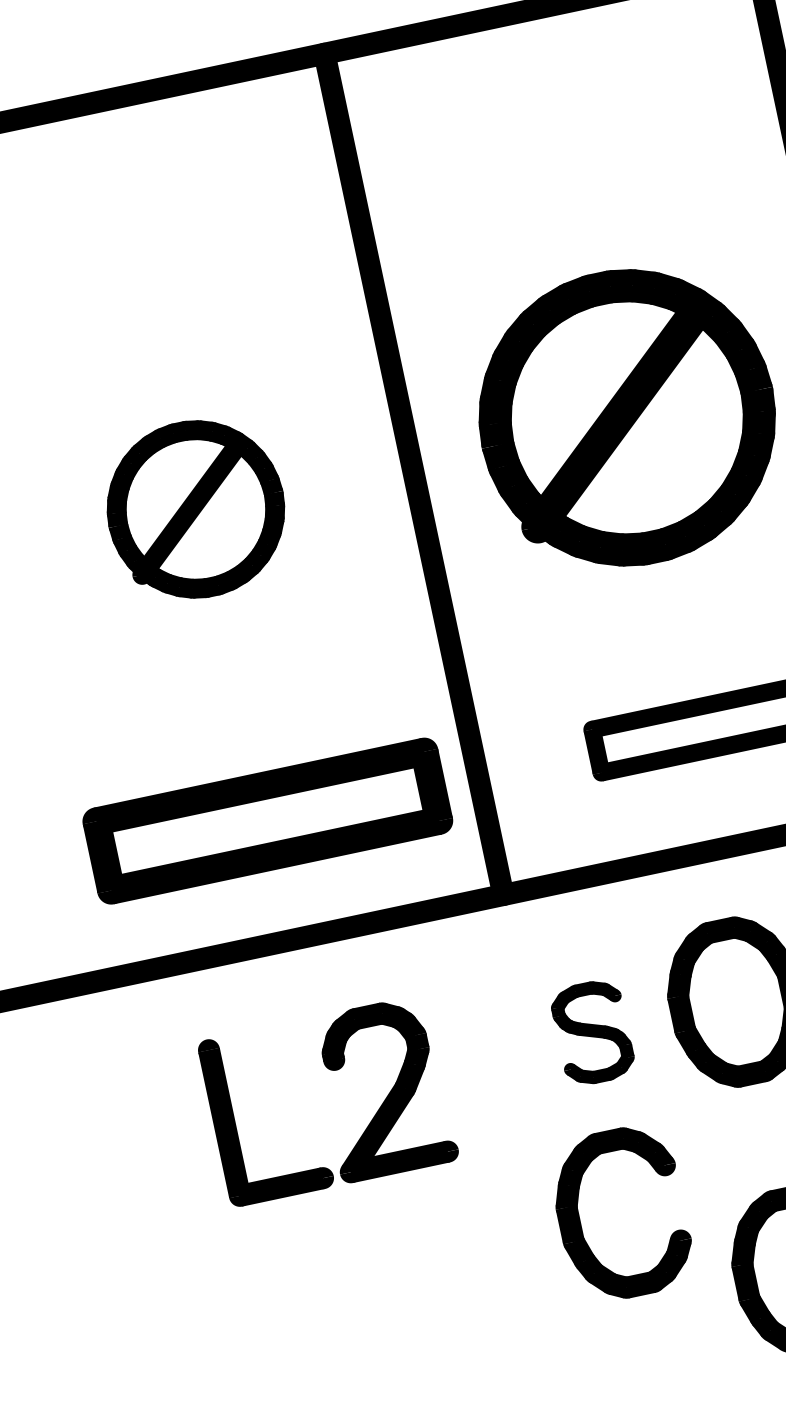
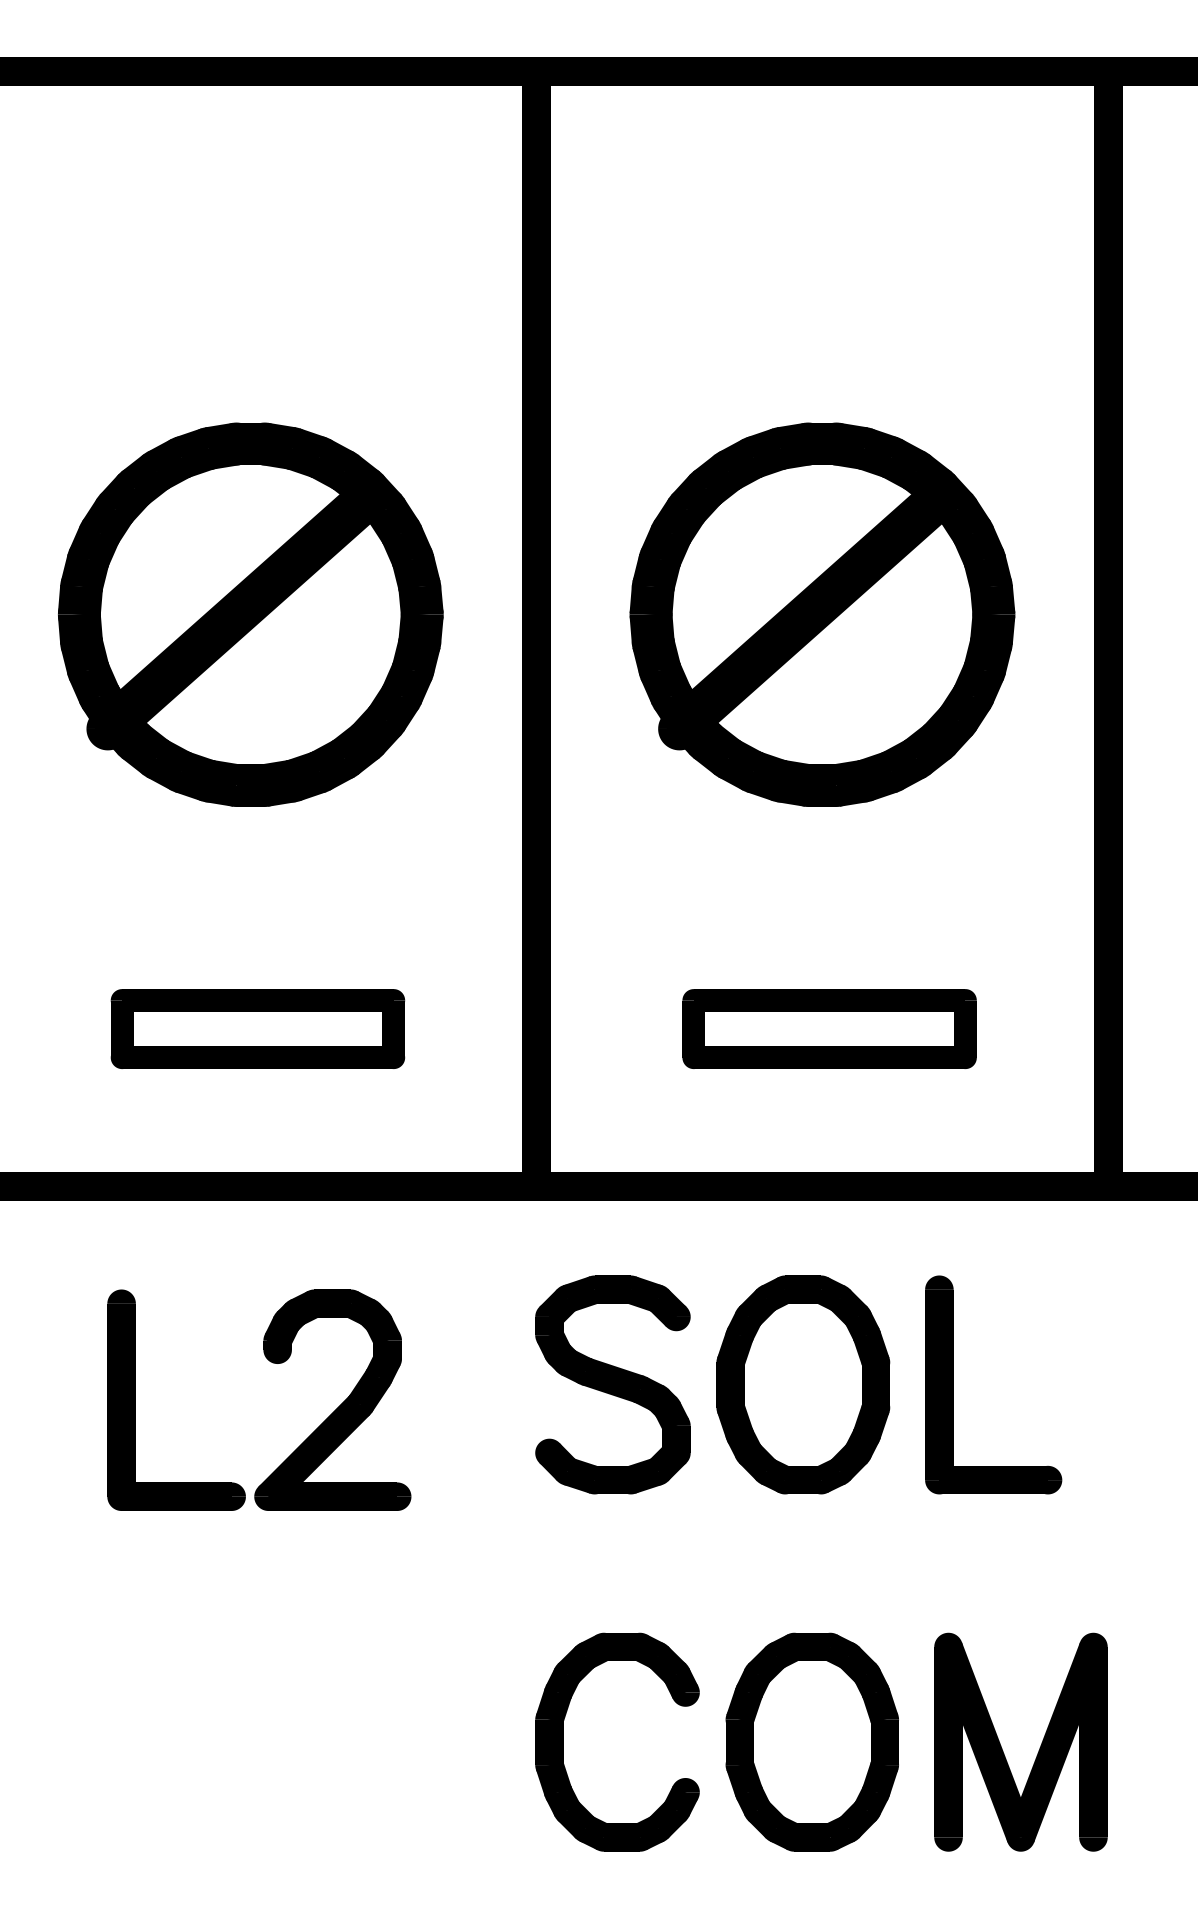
part: (195, 509) -> (250, 614), size x1.67
part: (267, 820) -> (257, 1028), size x0.62
part: (592, 1032) -> (612, 1384), size x1.67
part: (580, 1221) -> (563, 1741), moved

